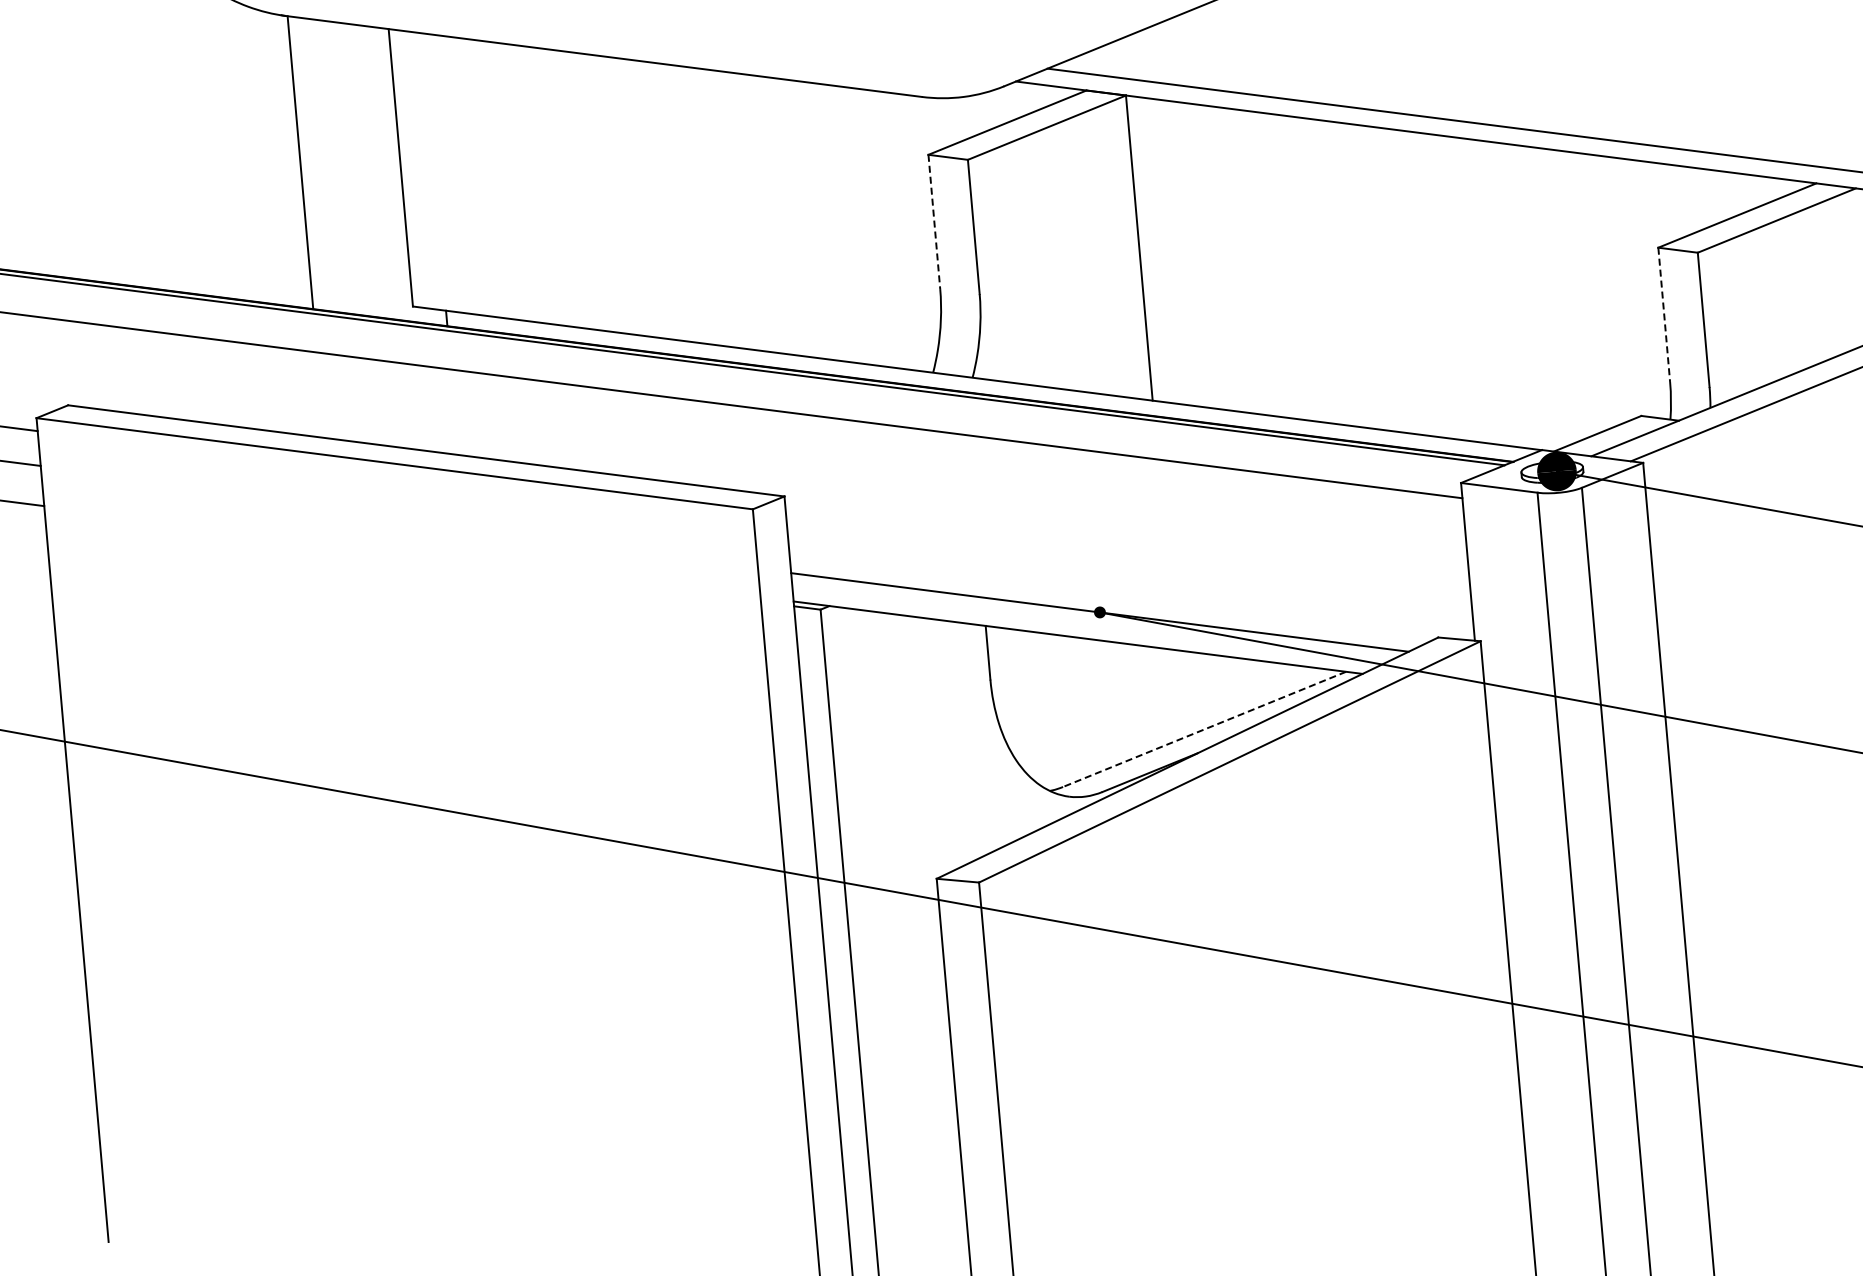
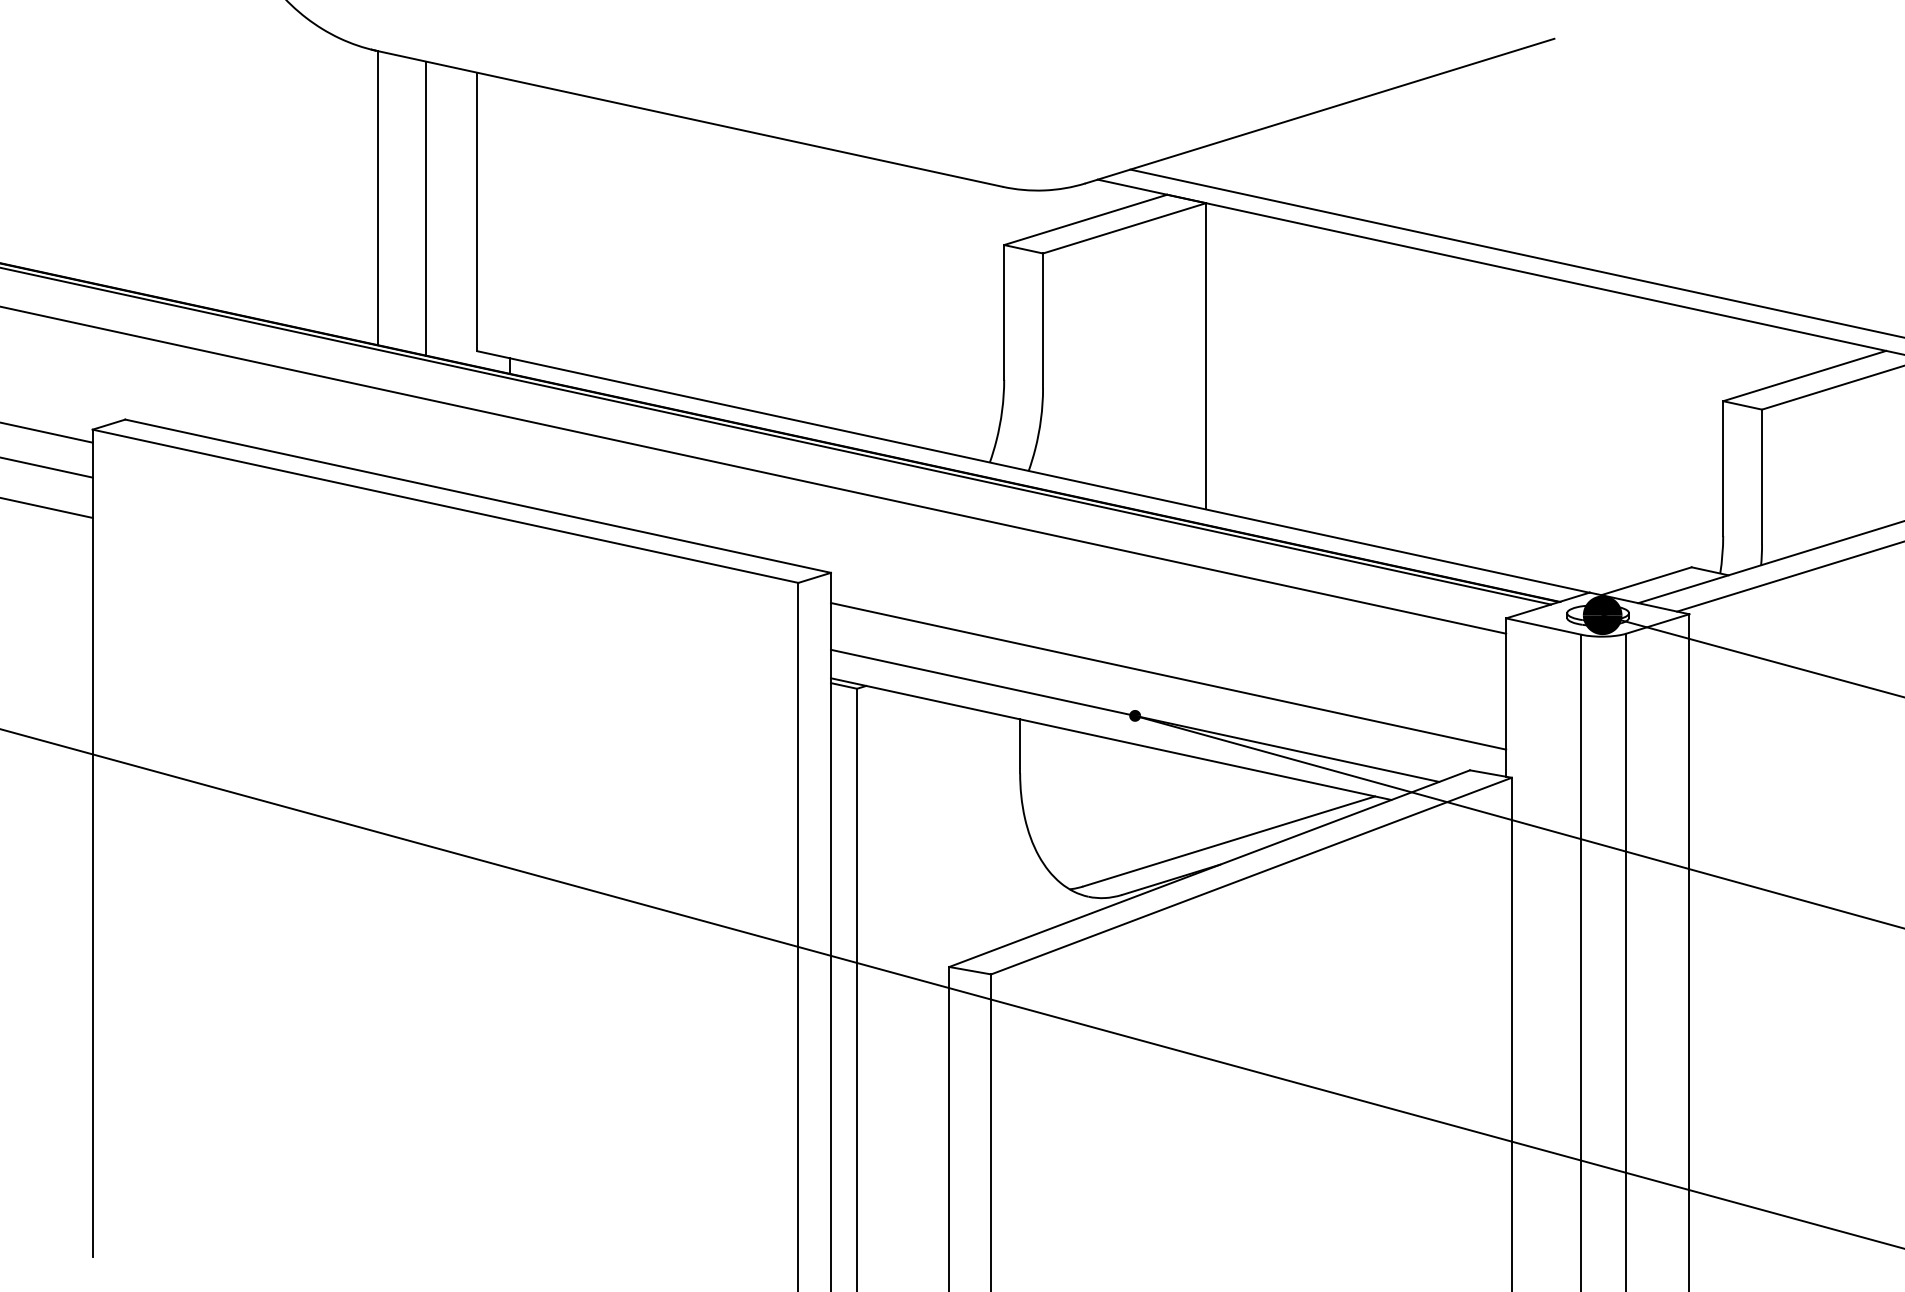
line: (349, 168) -> (426, 208), added
line: (934, 221) -> (1004, 312), dashed -> solid
line: (1664, 315) -> (1723, 469), dashed -> solid
line: (1129, 570) -> (1168, 676), added
line: (1204, 729) -> (1229, 841), dashed -> solid

